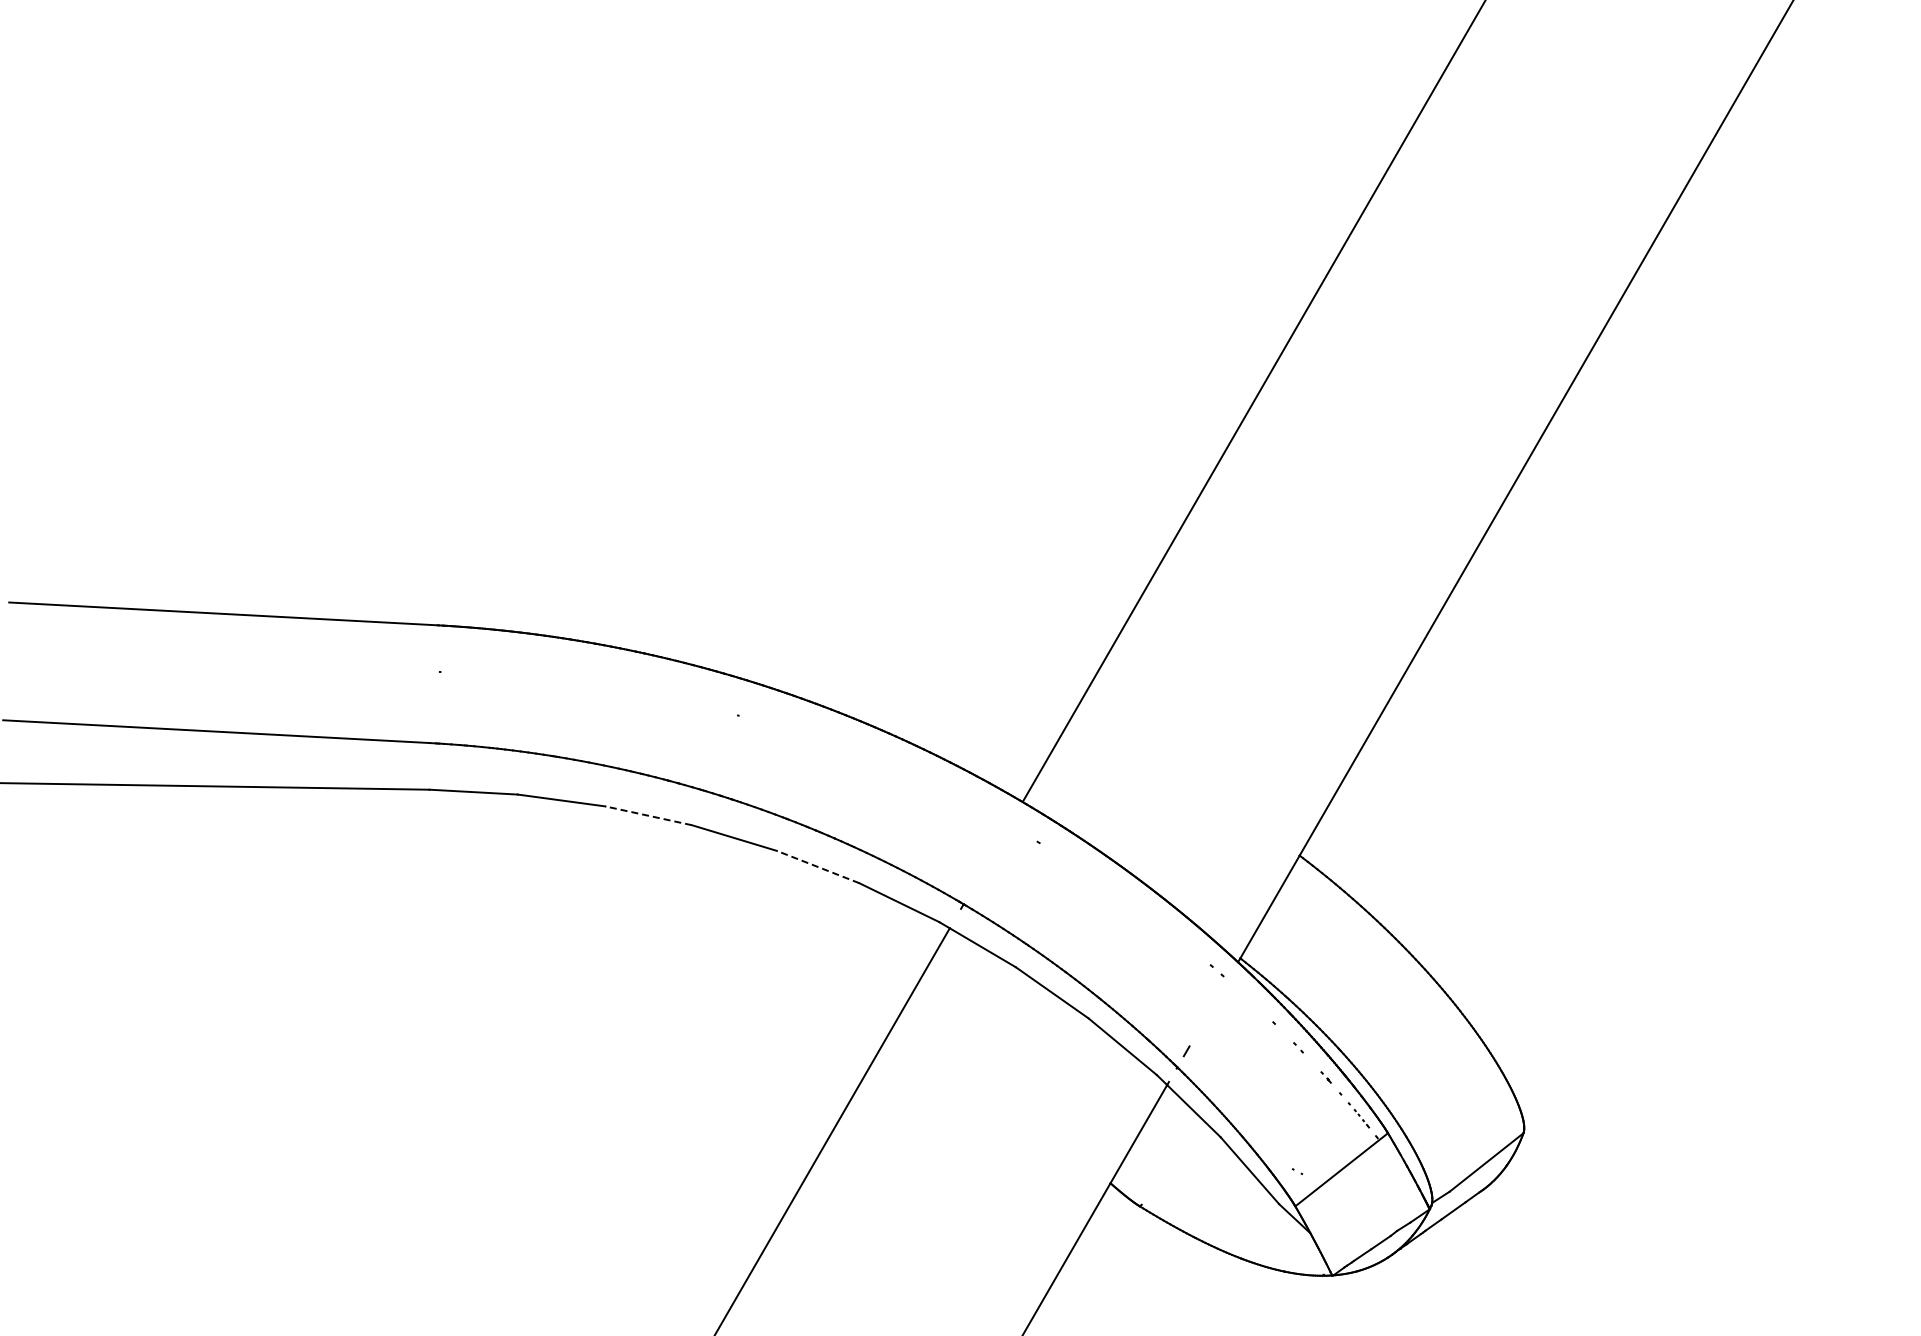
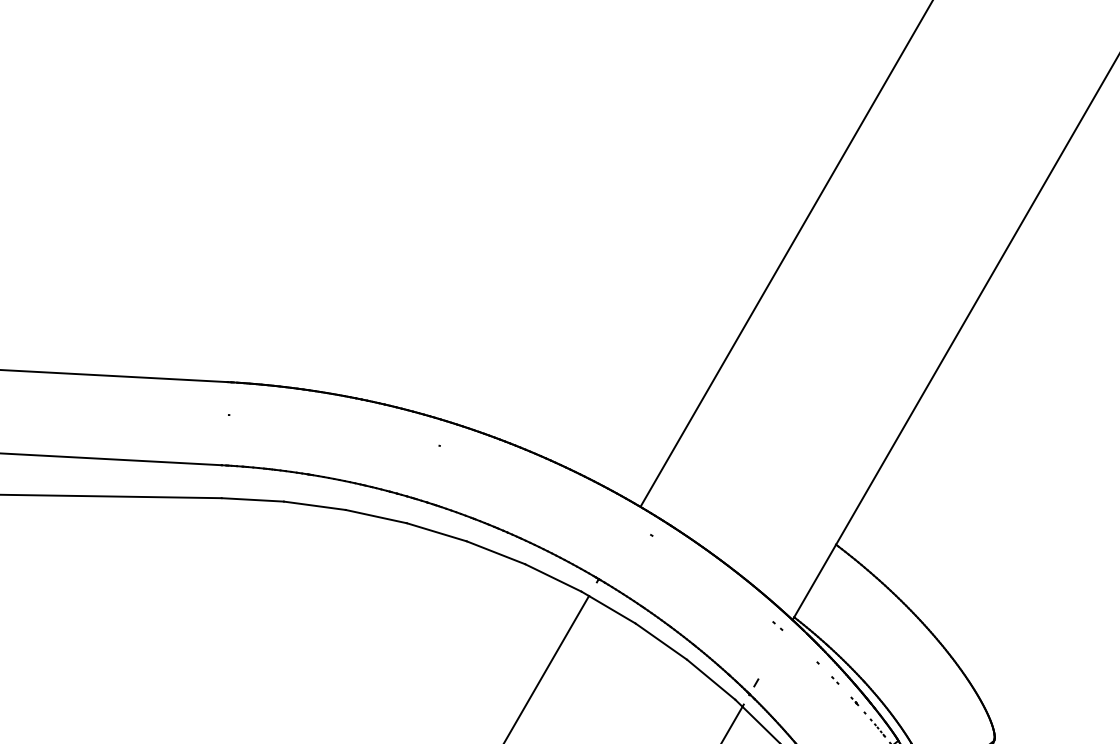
line: (648, 815) -> (376, 516), dashed -> solid
line: (817, 866) -> (495, 552), dashed -> solid

